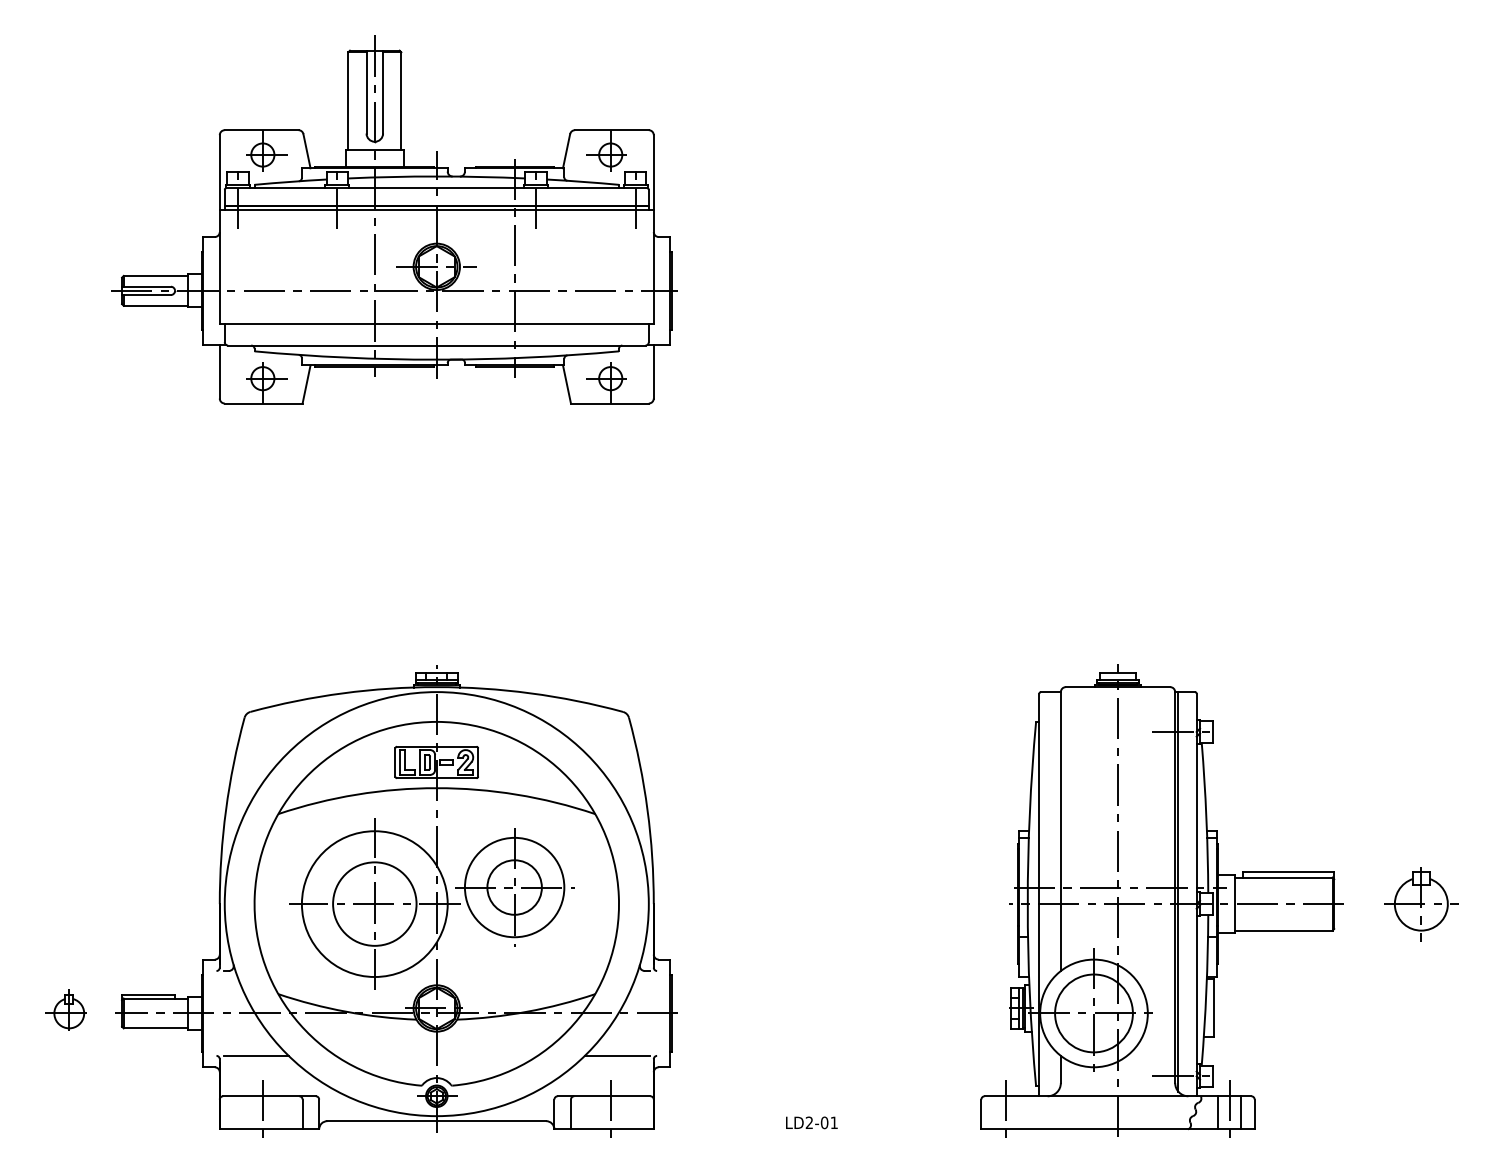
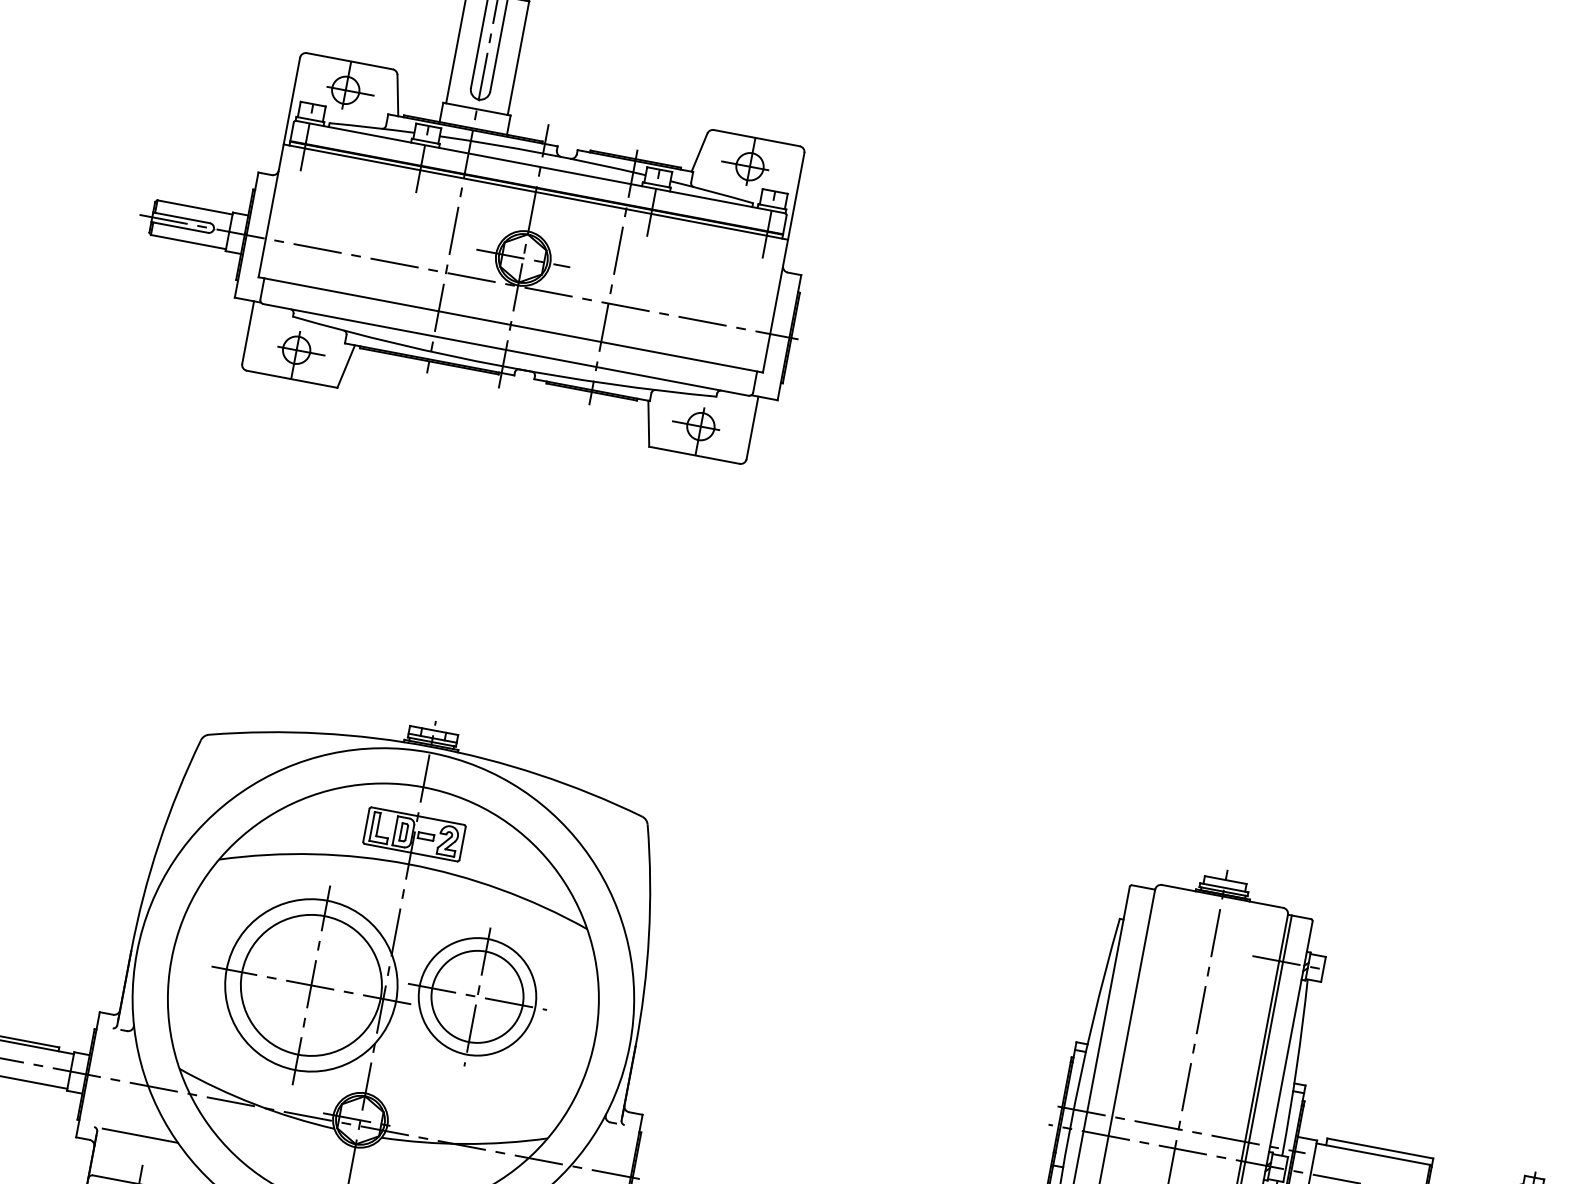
circle: (514, 887) -> (477, 996), size x1.43
circle: (374, 903) -> (311, 984), size x1.43

